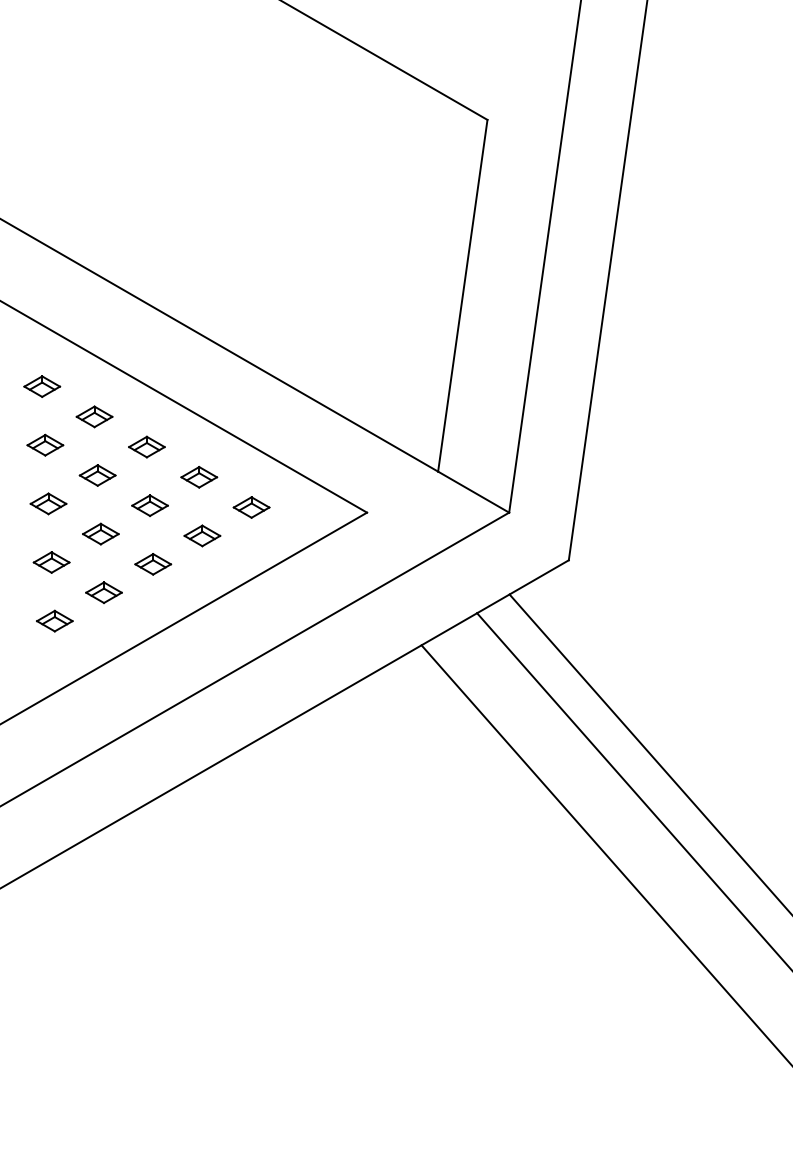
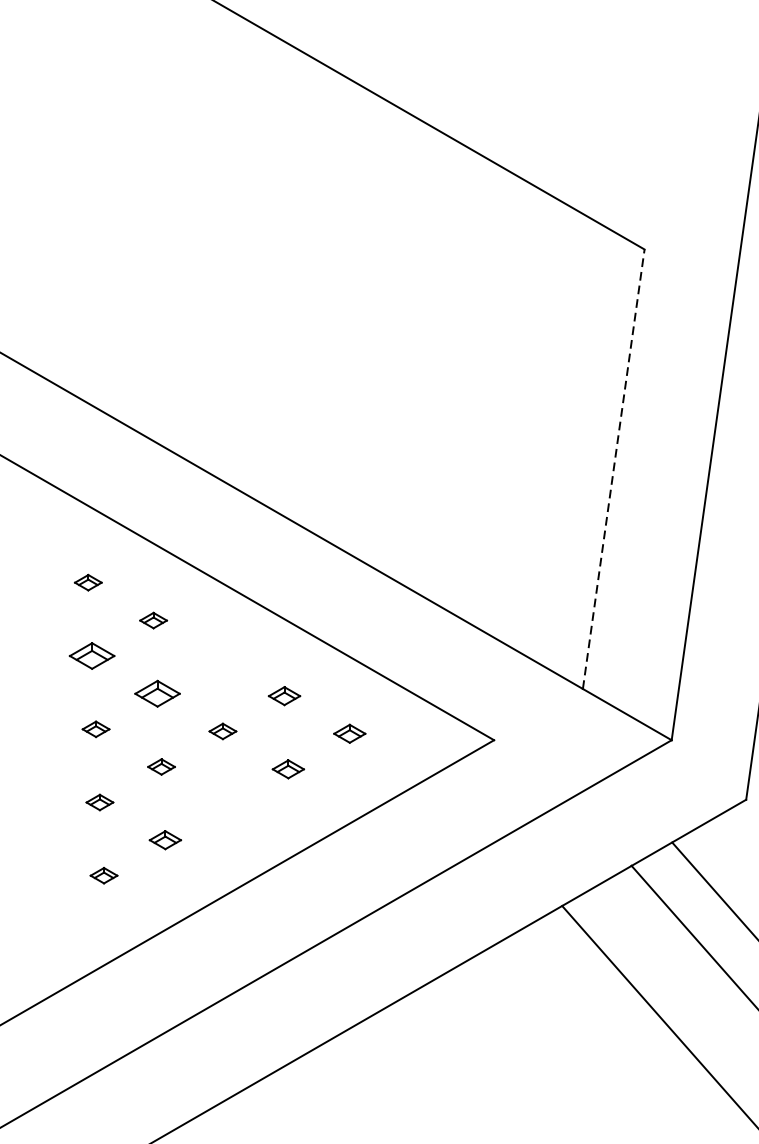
line: (462, 295) -> (613, 468), solid -> dashed
part: (42, 386) -> (88, 582), size x0.6
part: (94, 416) -> (153, 620), size x0.6
part: (146, 446) -> (218, 657), removed
part: (199, 477) -> (284, 696), size x0.7
part: (48, 503) -> (96, 728), size x0.6
part: (149, 505) -> (222, 731), size x0.6
part: (251, 507) -> (349, 733), size x0.7
part: (100, 533) -> (161, 766), size x0.6
part: (202, 535) -> (288, 768), size x0.7
part: (51, 562) -> (99, 802), size x0.6
part: (153, 564) -> (227, 805), removed
part: (103, 592) -> (164, 839), size x0.7
part: (54, 620) -> (103, 874), size x0.6

